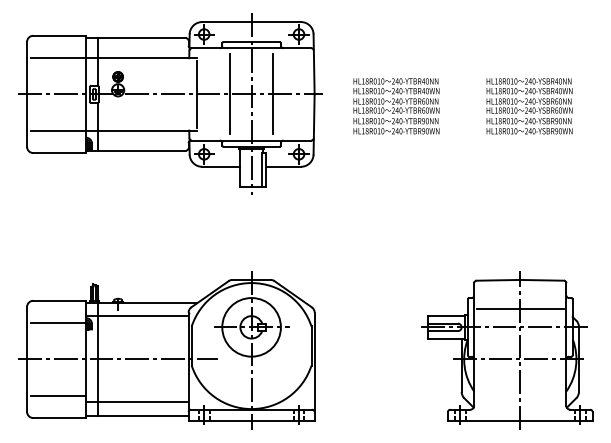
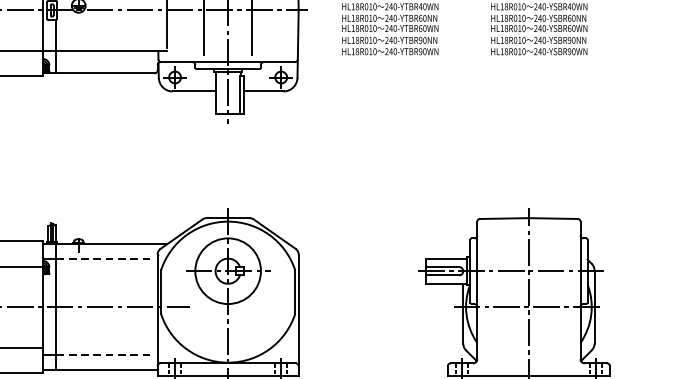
line: (520, 309) -> (529, 251), removed
line: (142, 316) -> (106, 259), solid -> dashed
line: (142, 402) -> (106, 355), solid -> dashed

